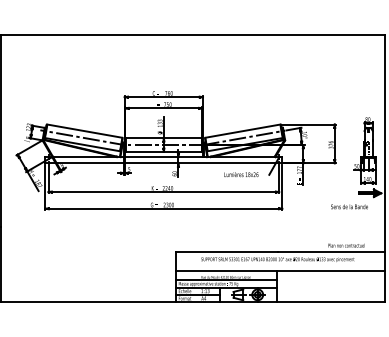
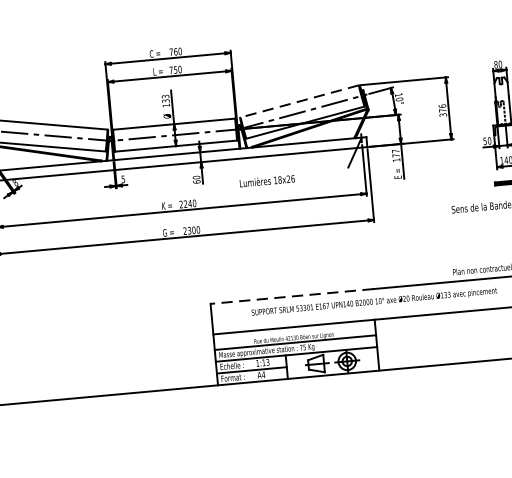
line: (242, 131) -> (299, 102), solid -> dashed
text: (241, 174) -> (267, 180), moved
line: (227, 251) -> (292, 296), solid -> dashed

